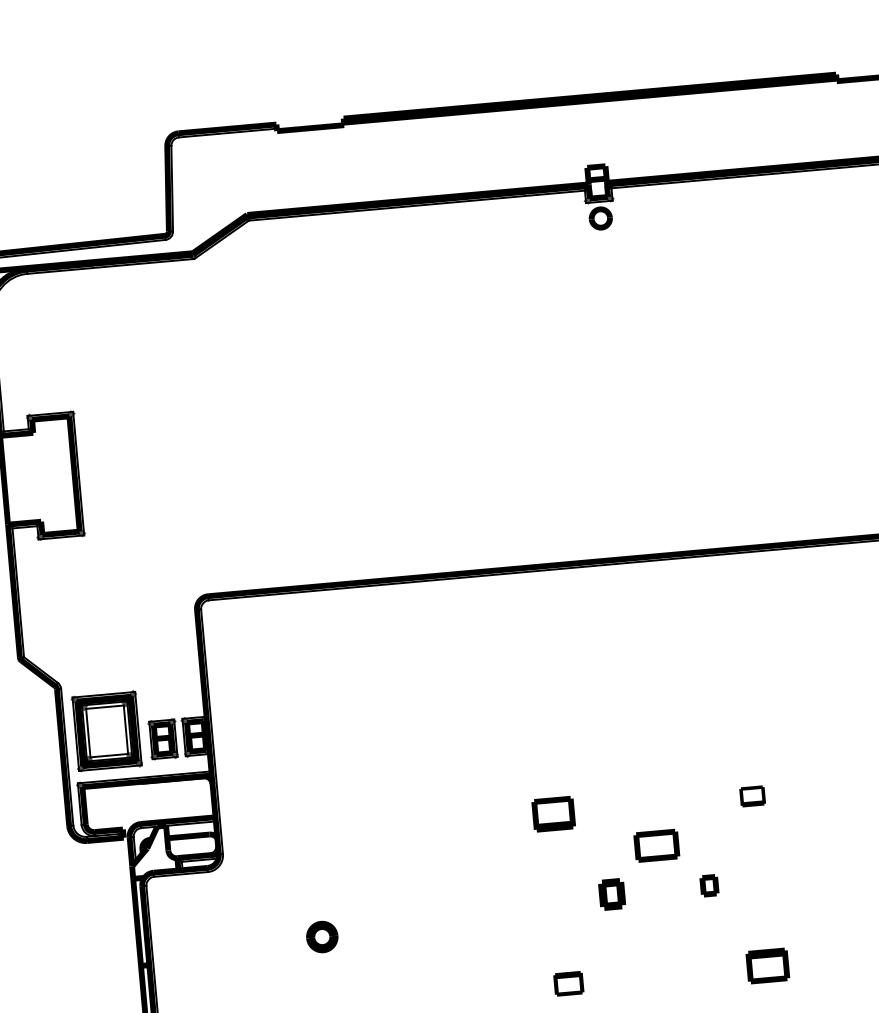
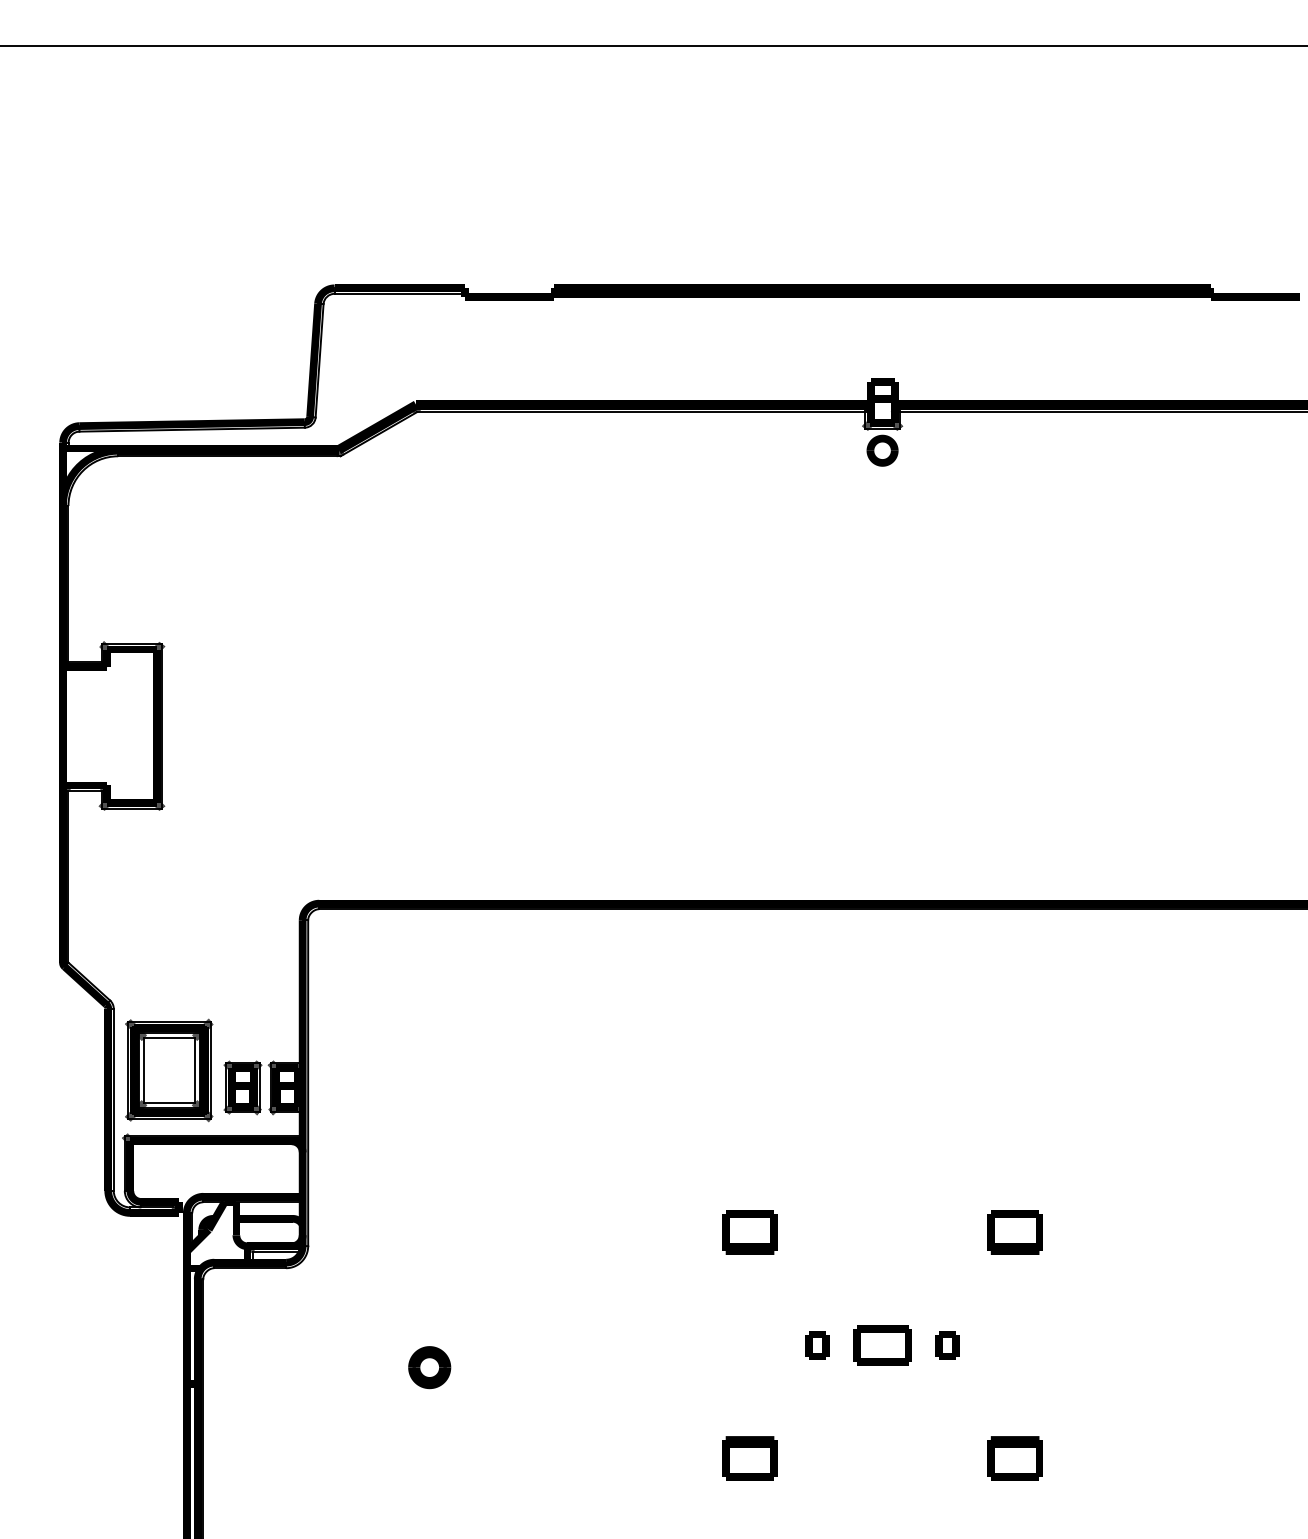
part: (752, 796) -> (1014, 1232), size x1.67
part: (656, 845) -> (882, 1345), moved
part: (611, 894) -> (817, 1345), size x0.71
part: (568, 983) -> (749, 1458), size x1.43

